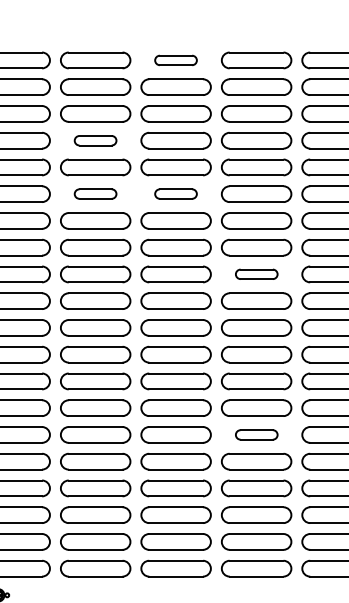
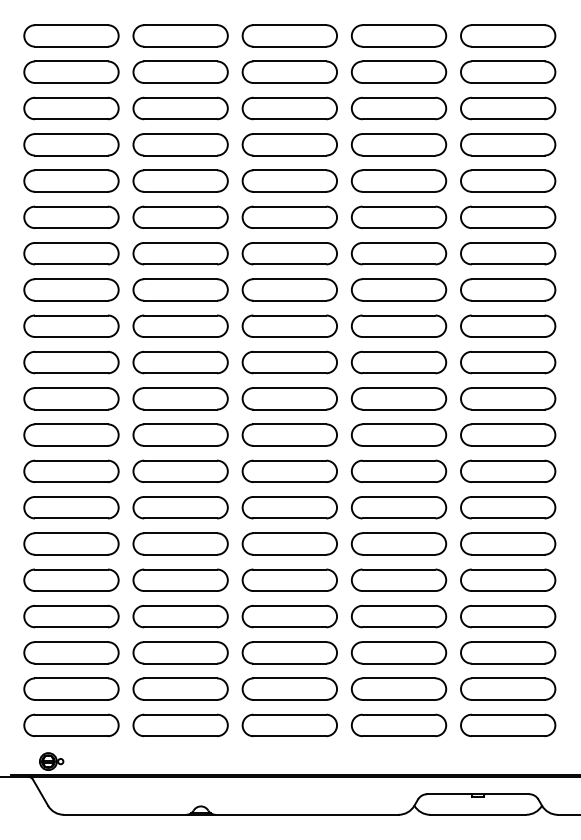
part: (175, 60) -> (289, 35), size x1.67
part: (95, 140) -> (180, 144), size x1.67
part: (95, 193) -> (180, 216), size x1.67
part: (175, 193) -> (289, 216), size x1.67
part: (256, 273) -> (399, 325), size x1.67
part: (256, 434) -> (399, 543), size x1.67

